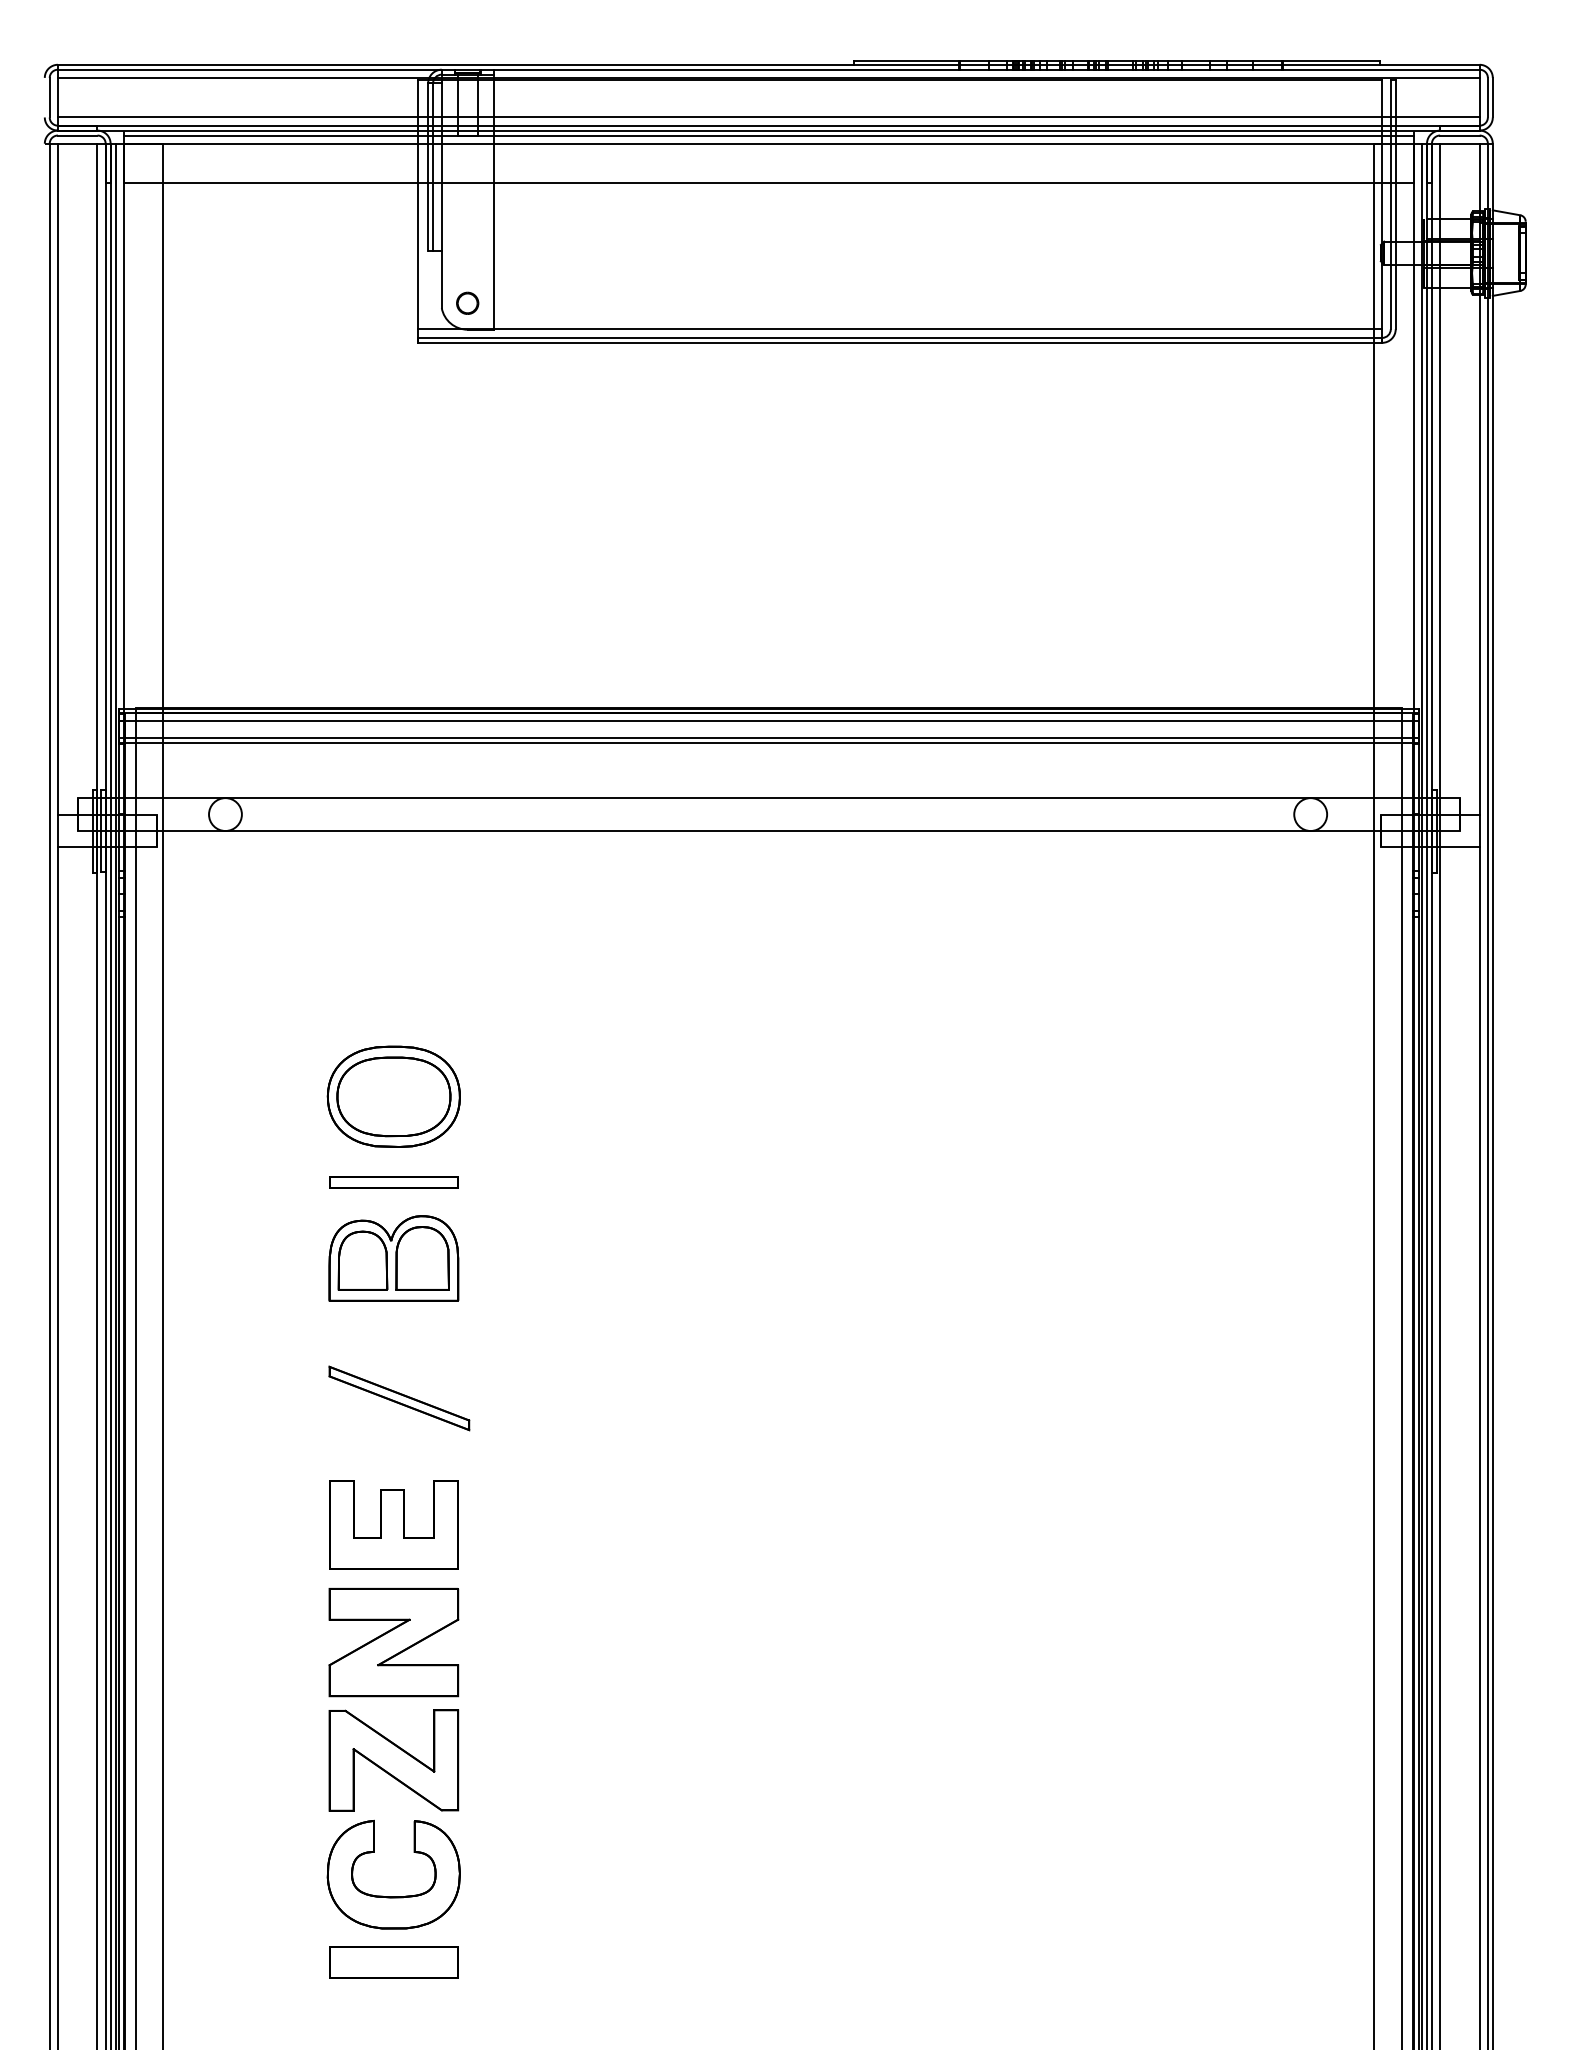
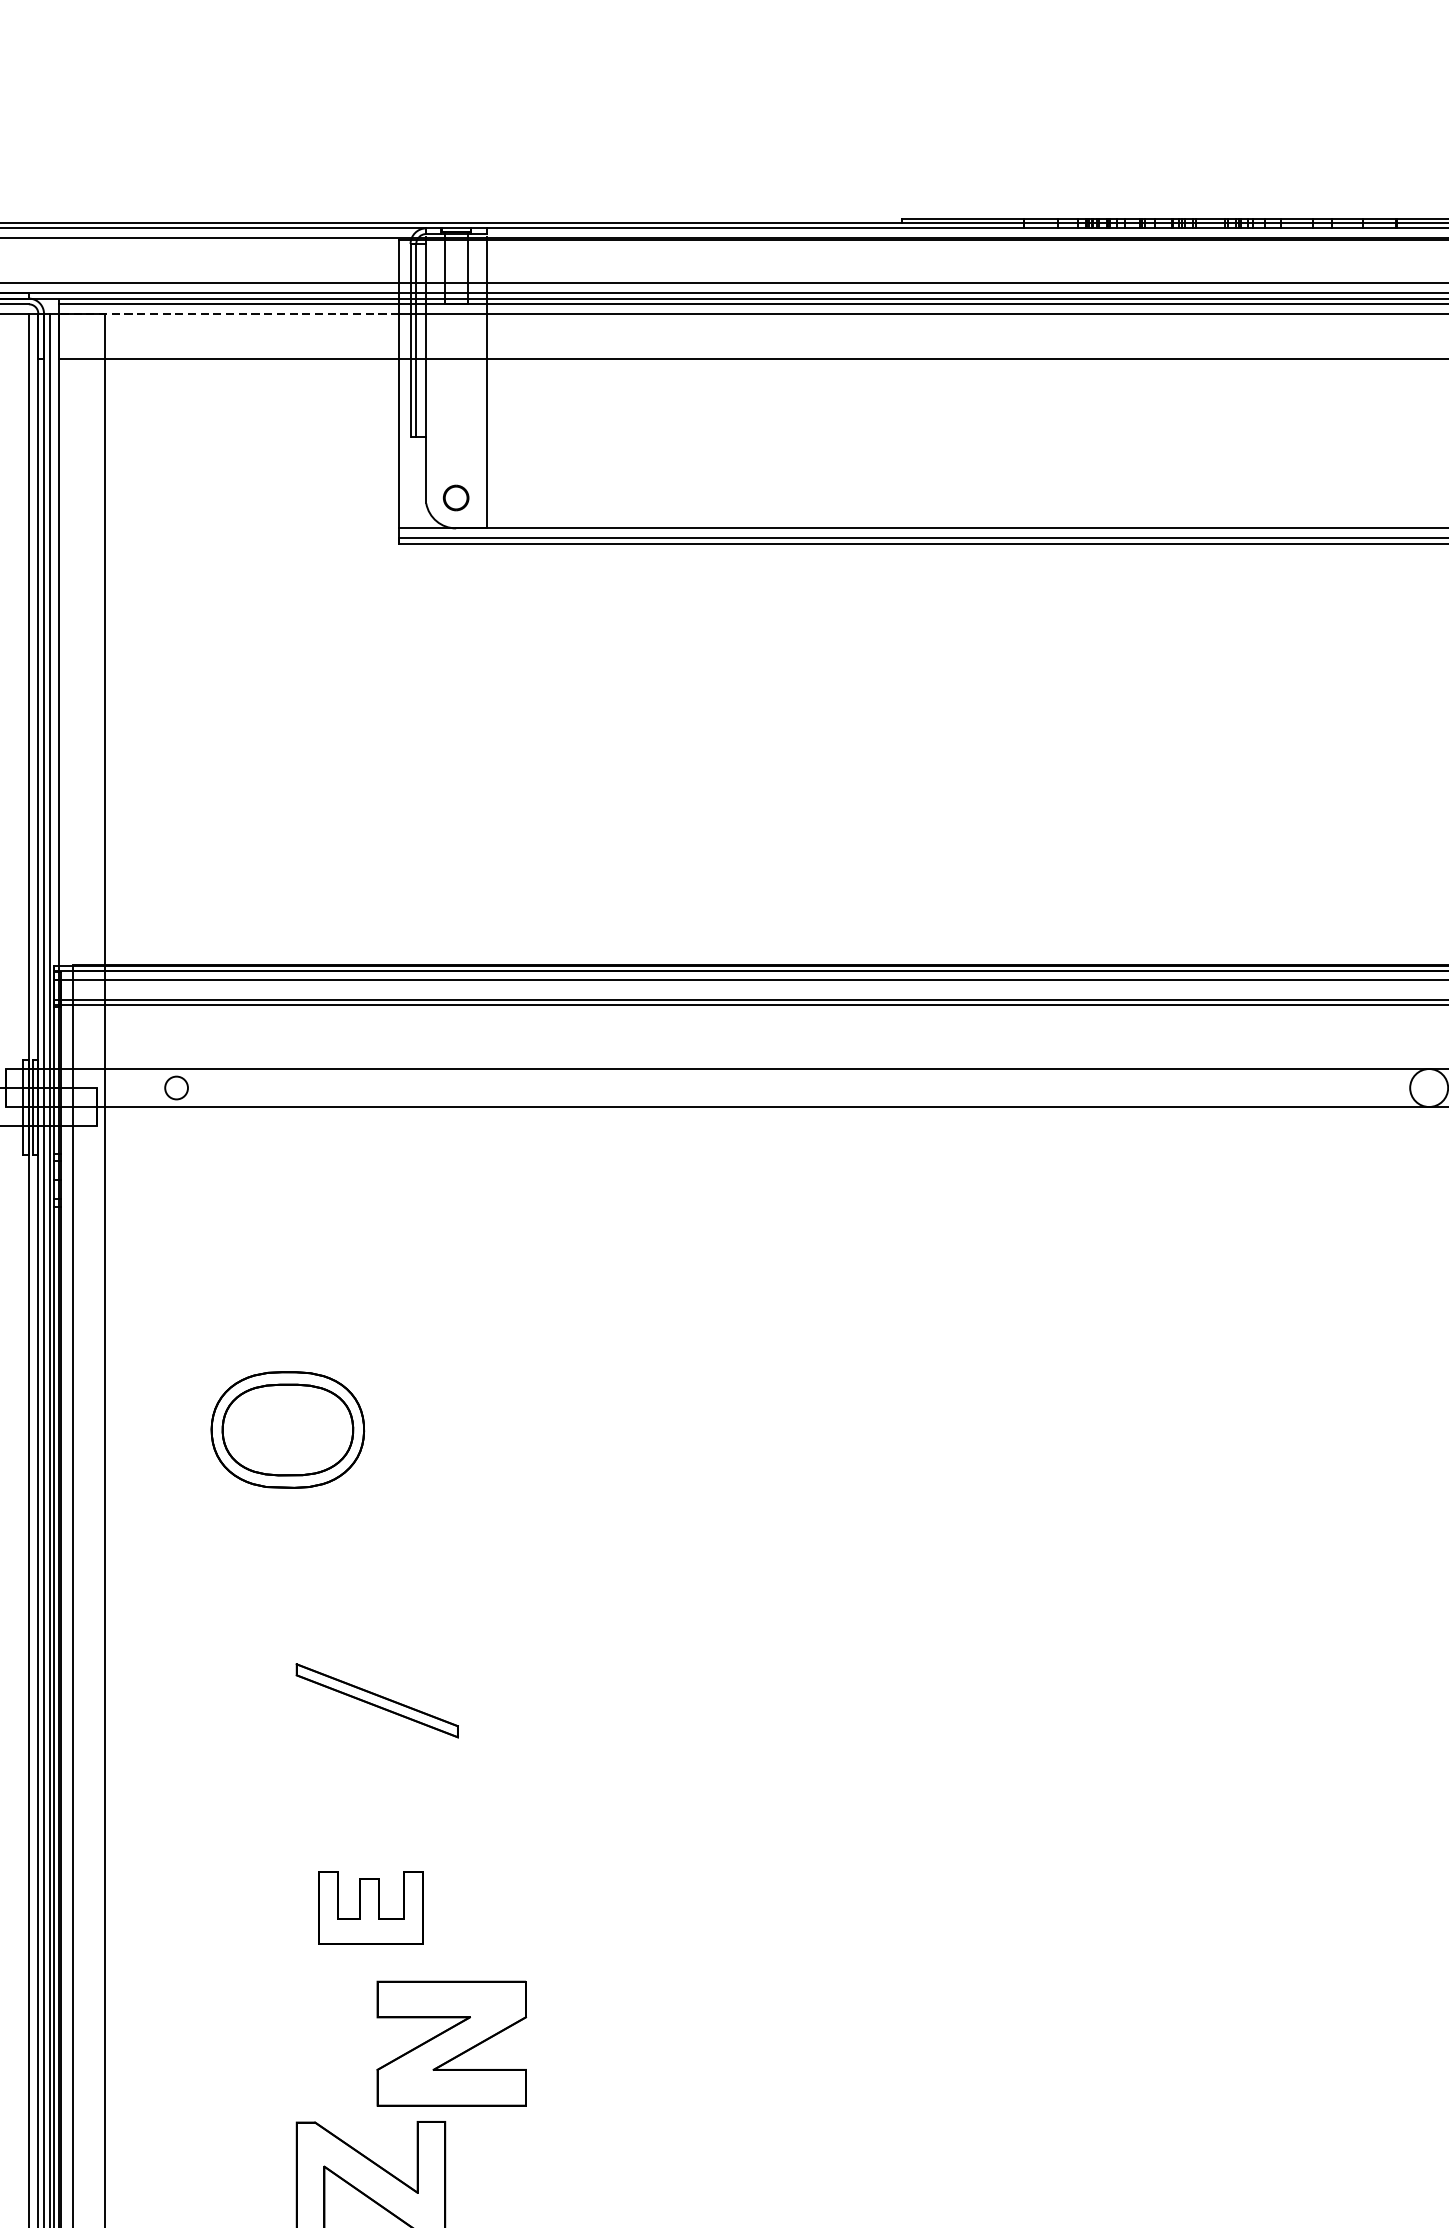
line: (270, 143) -> (228, 313), solid -> dashed
circle: (225, 814) -> (176, 1087), size x0.6
part: (393, 1096) -> (287, 1429), moved
part: (393, 1182) -> (370, 1512), removed
part: (393, 1258) -> (370, 1600), removed
part: (399, 1398) -> (377, 1700), moved
part: (393, 1524) -> (370, 1907), size x0.7
part: (393, 1642) -> (451, 2043), moved

